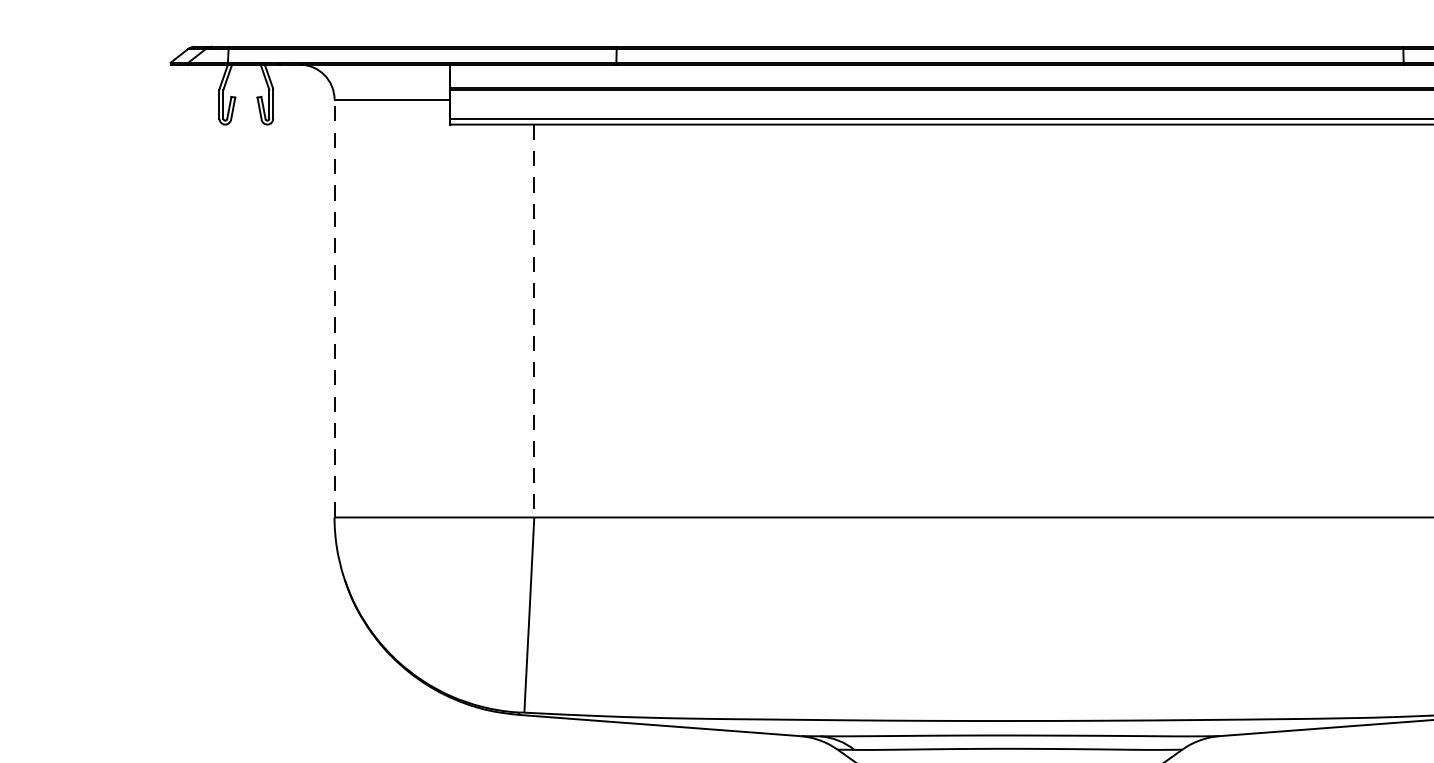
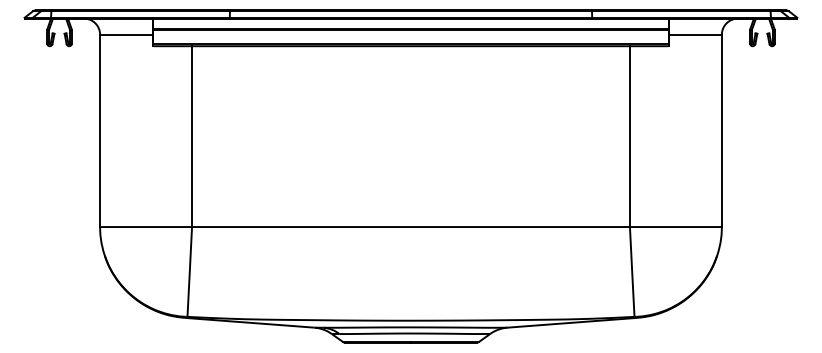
line: (335, 307) -> (100, 130), dashed -> solid
line: (535, 322) -> (192, 137), dashed -> solid

